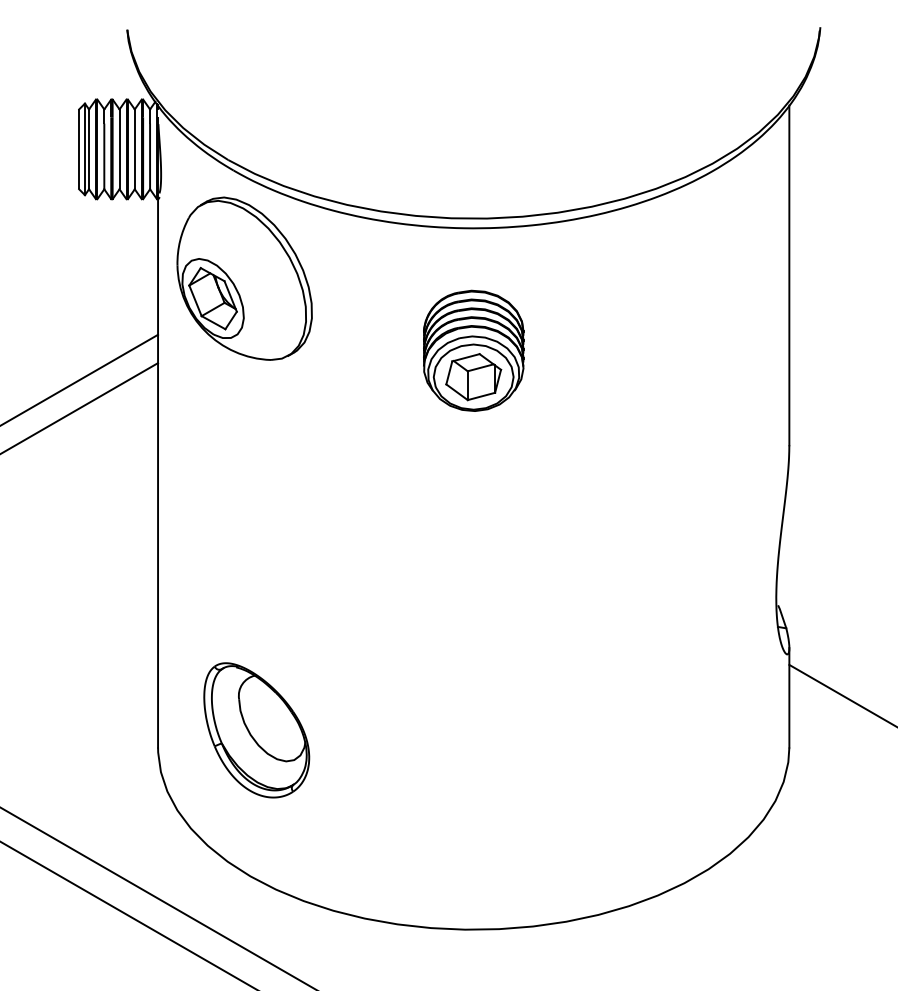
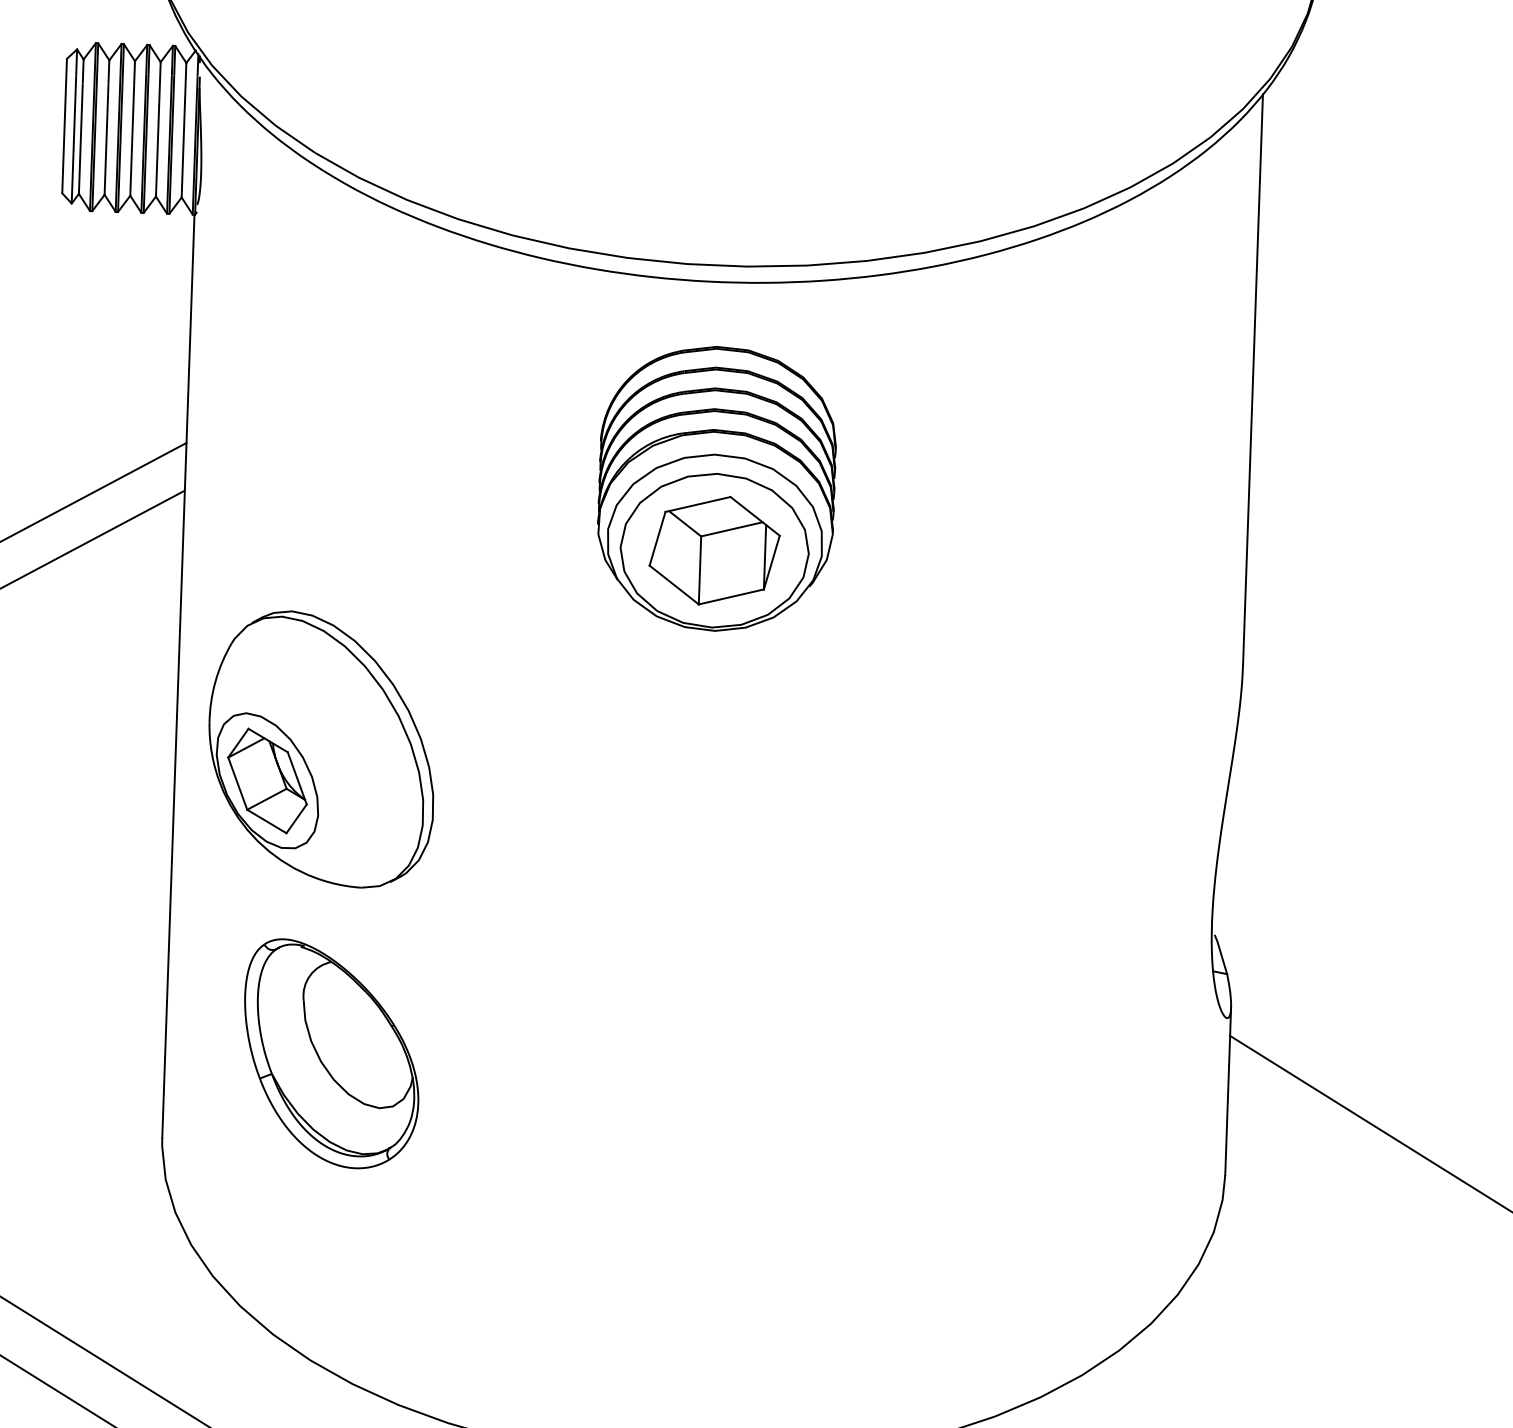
part: (244, 278) -> (321, 748), moved
part: (473, 350) -> (716, 487), size x1.4
part: (256, 730) -> (331, 1054), moved

